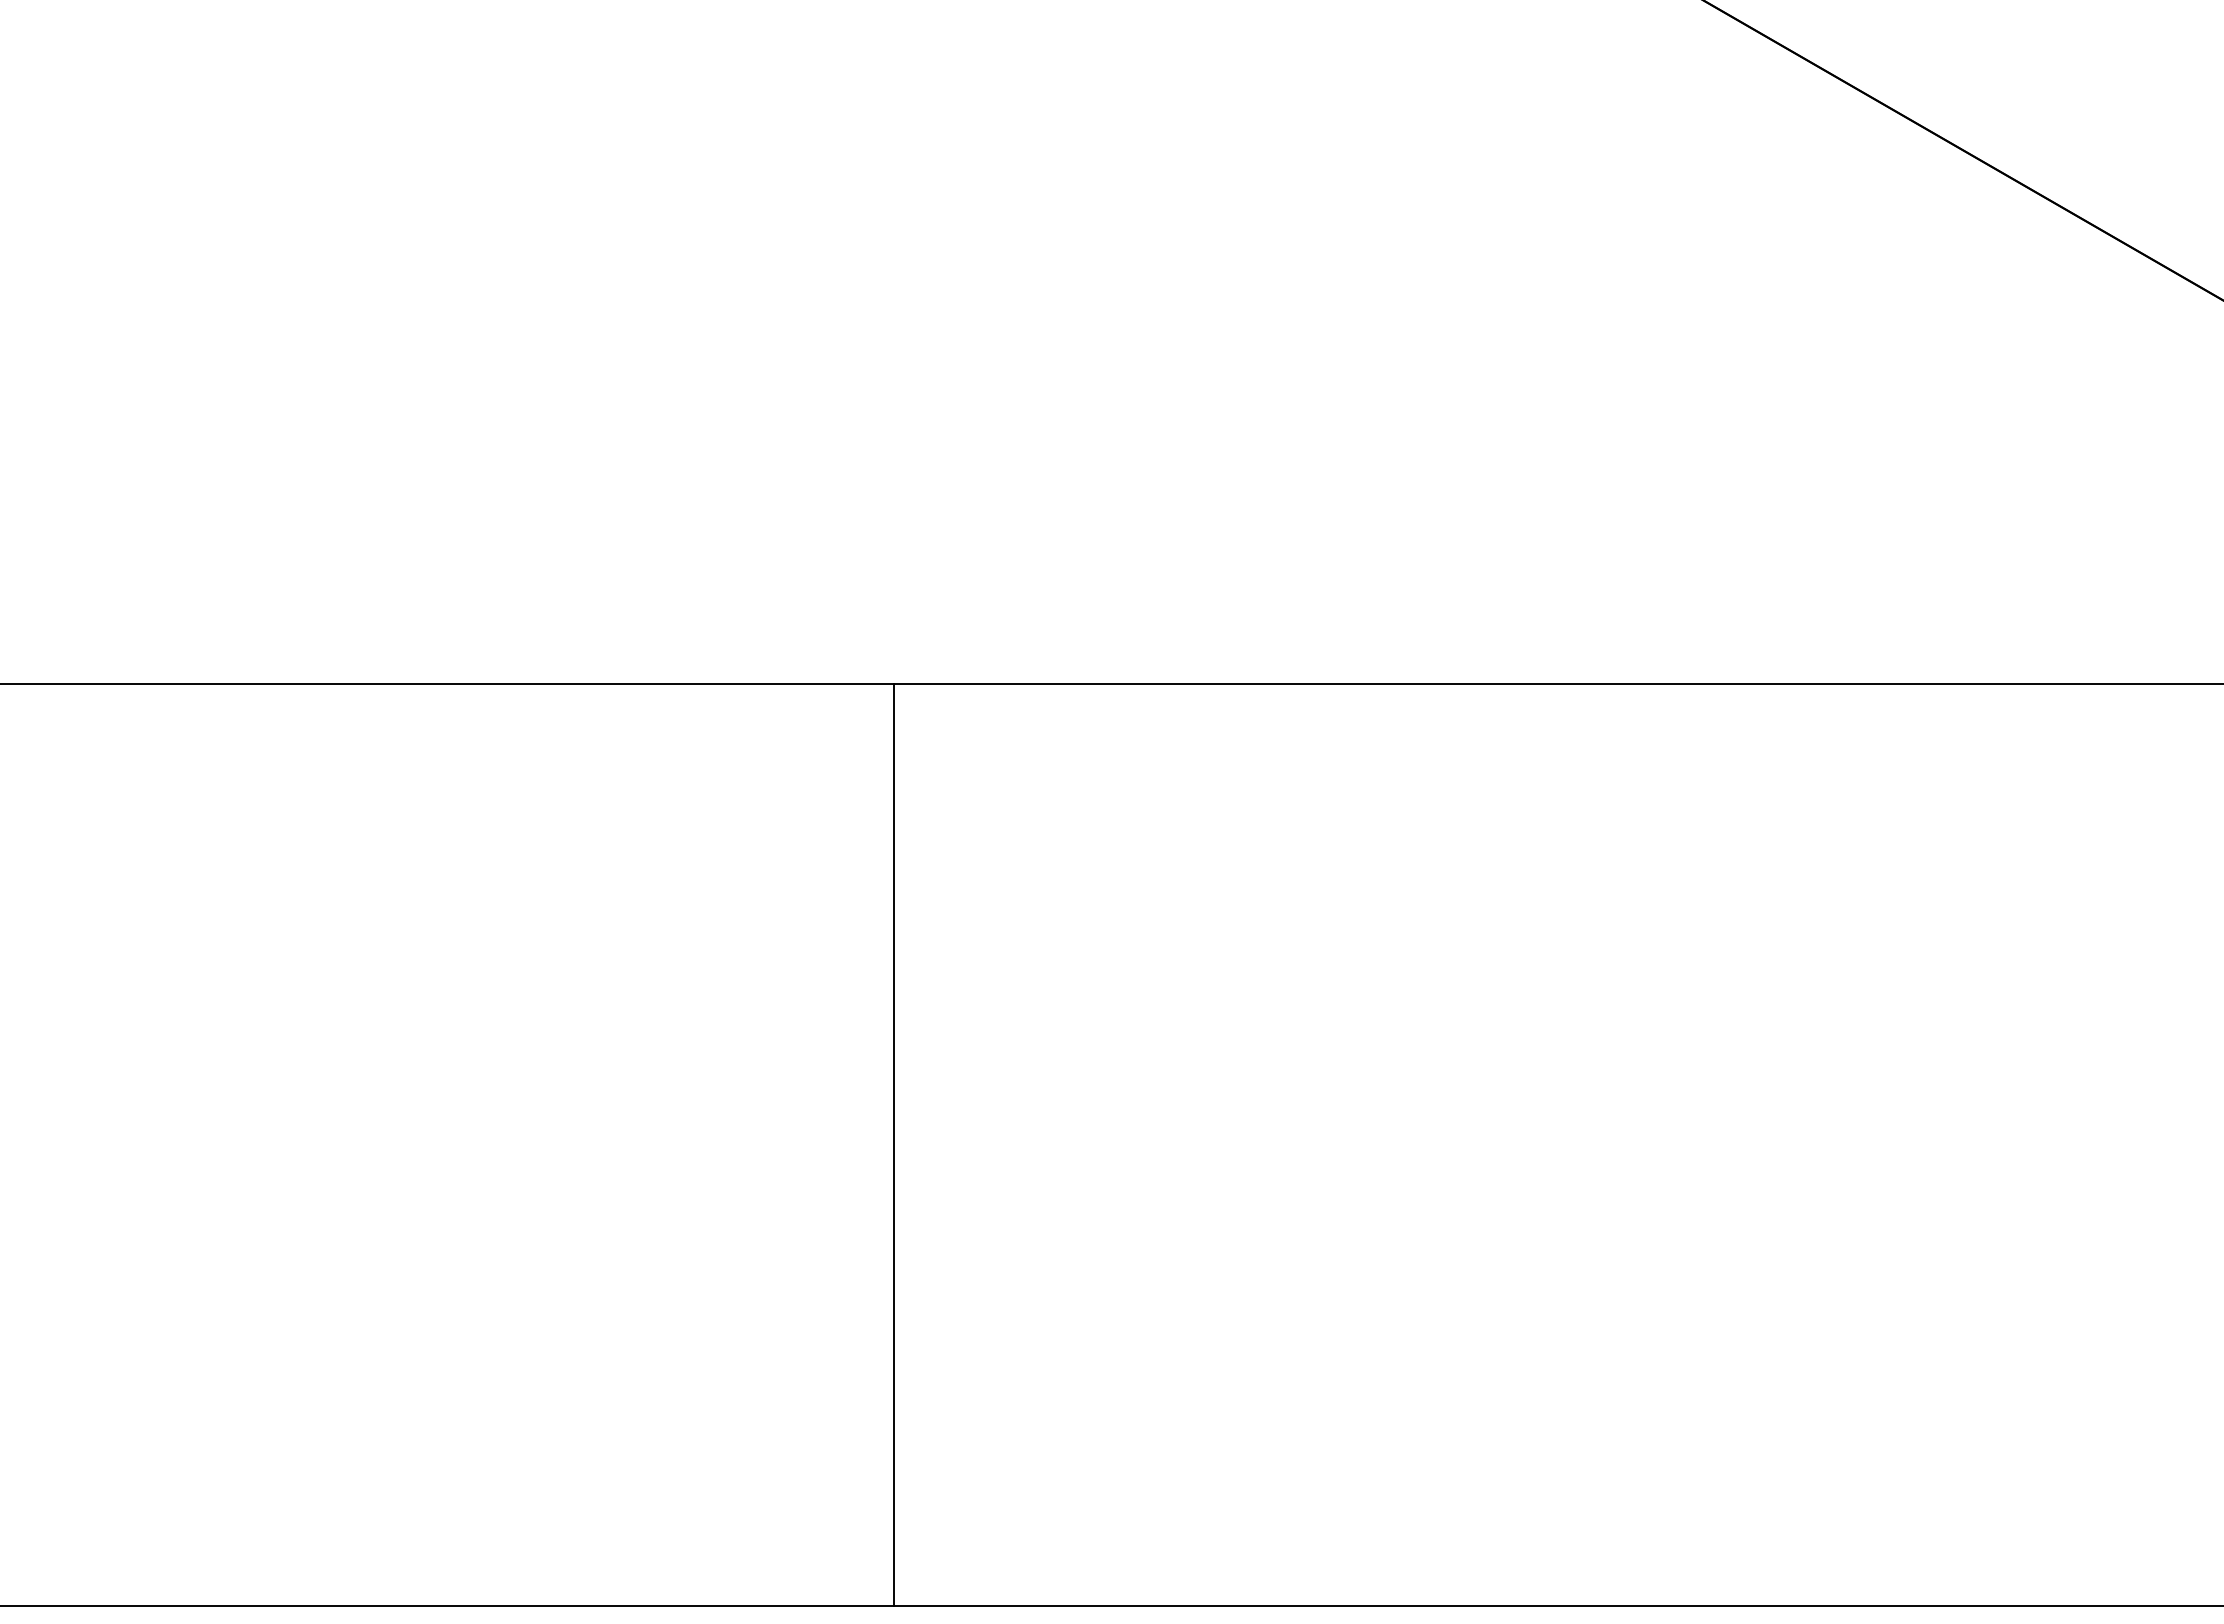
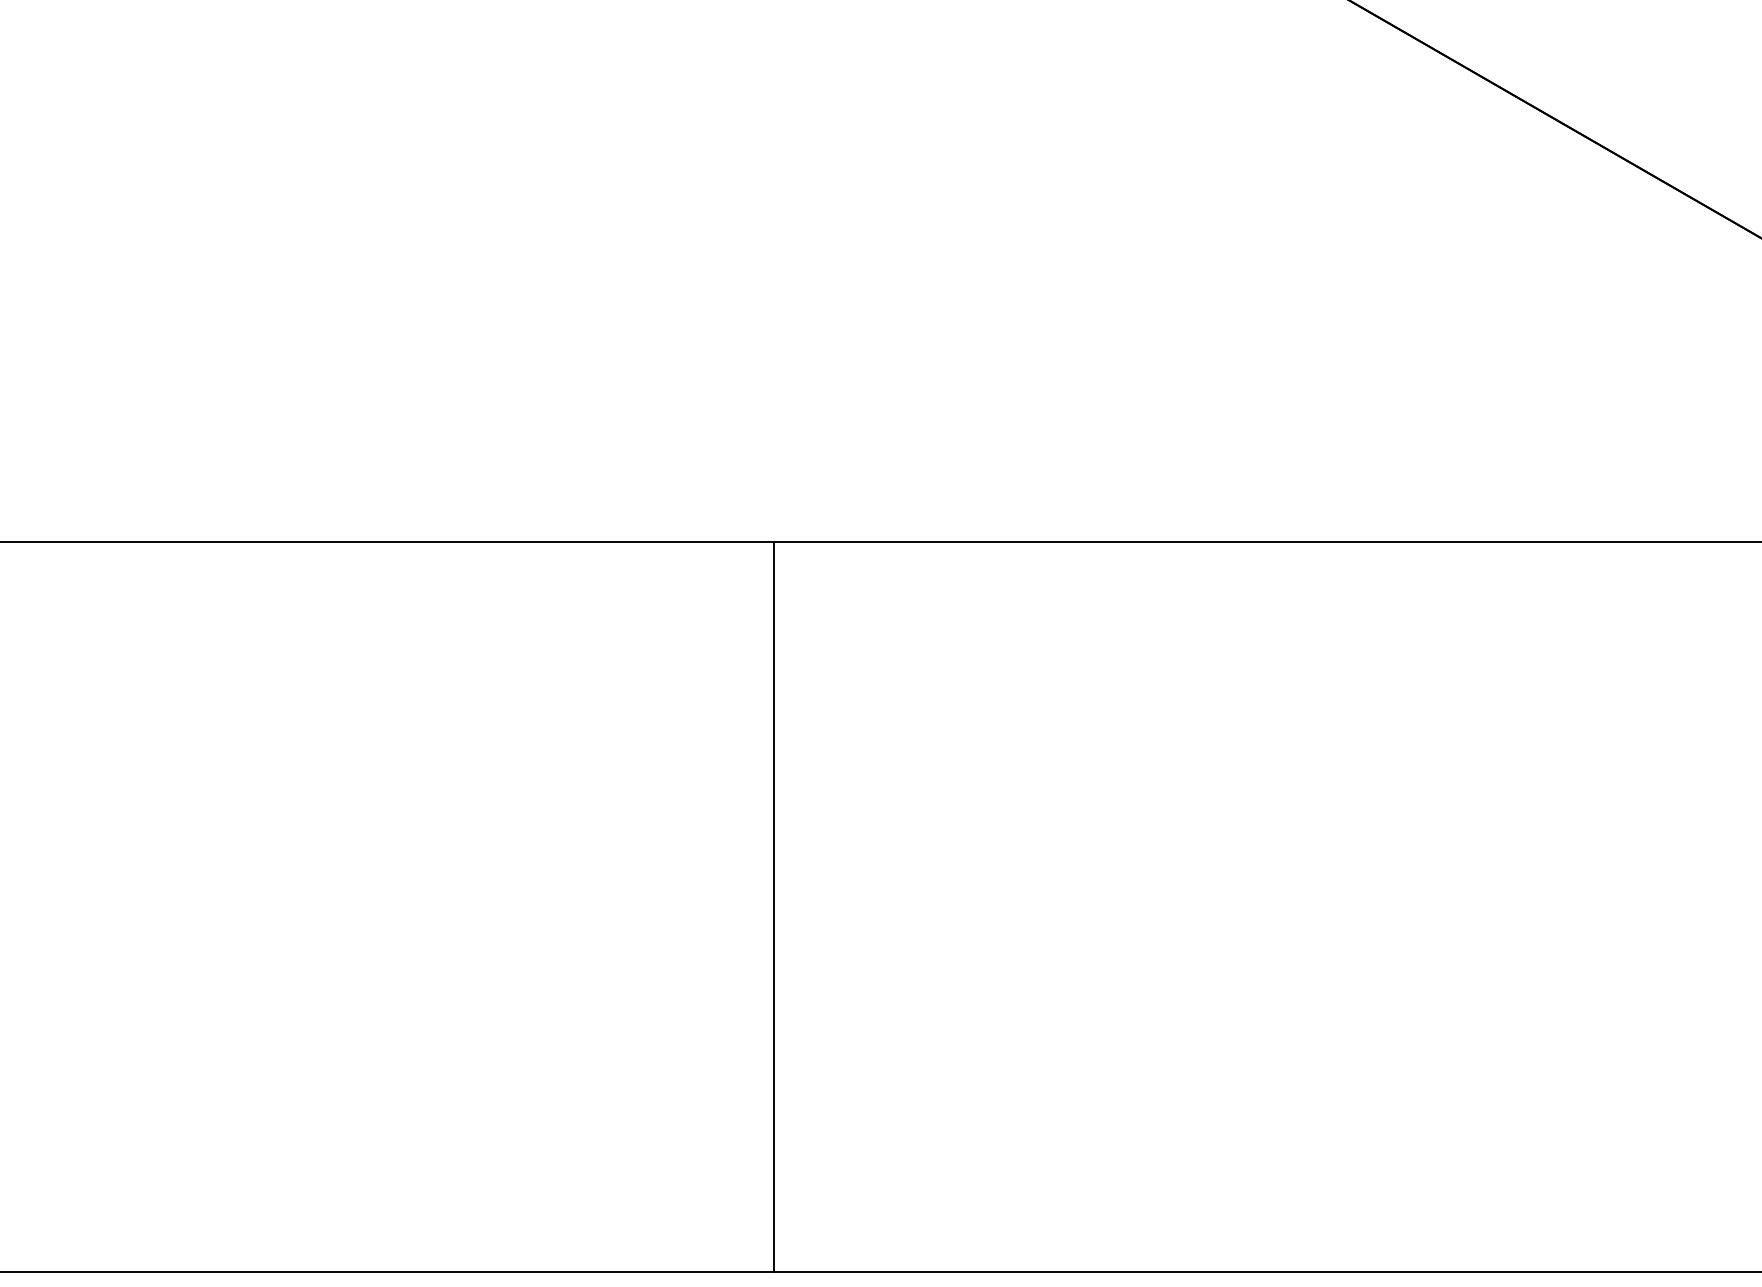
line: (893, 1144) -> (773, 906), moved

